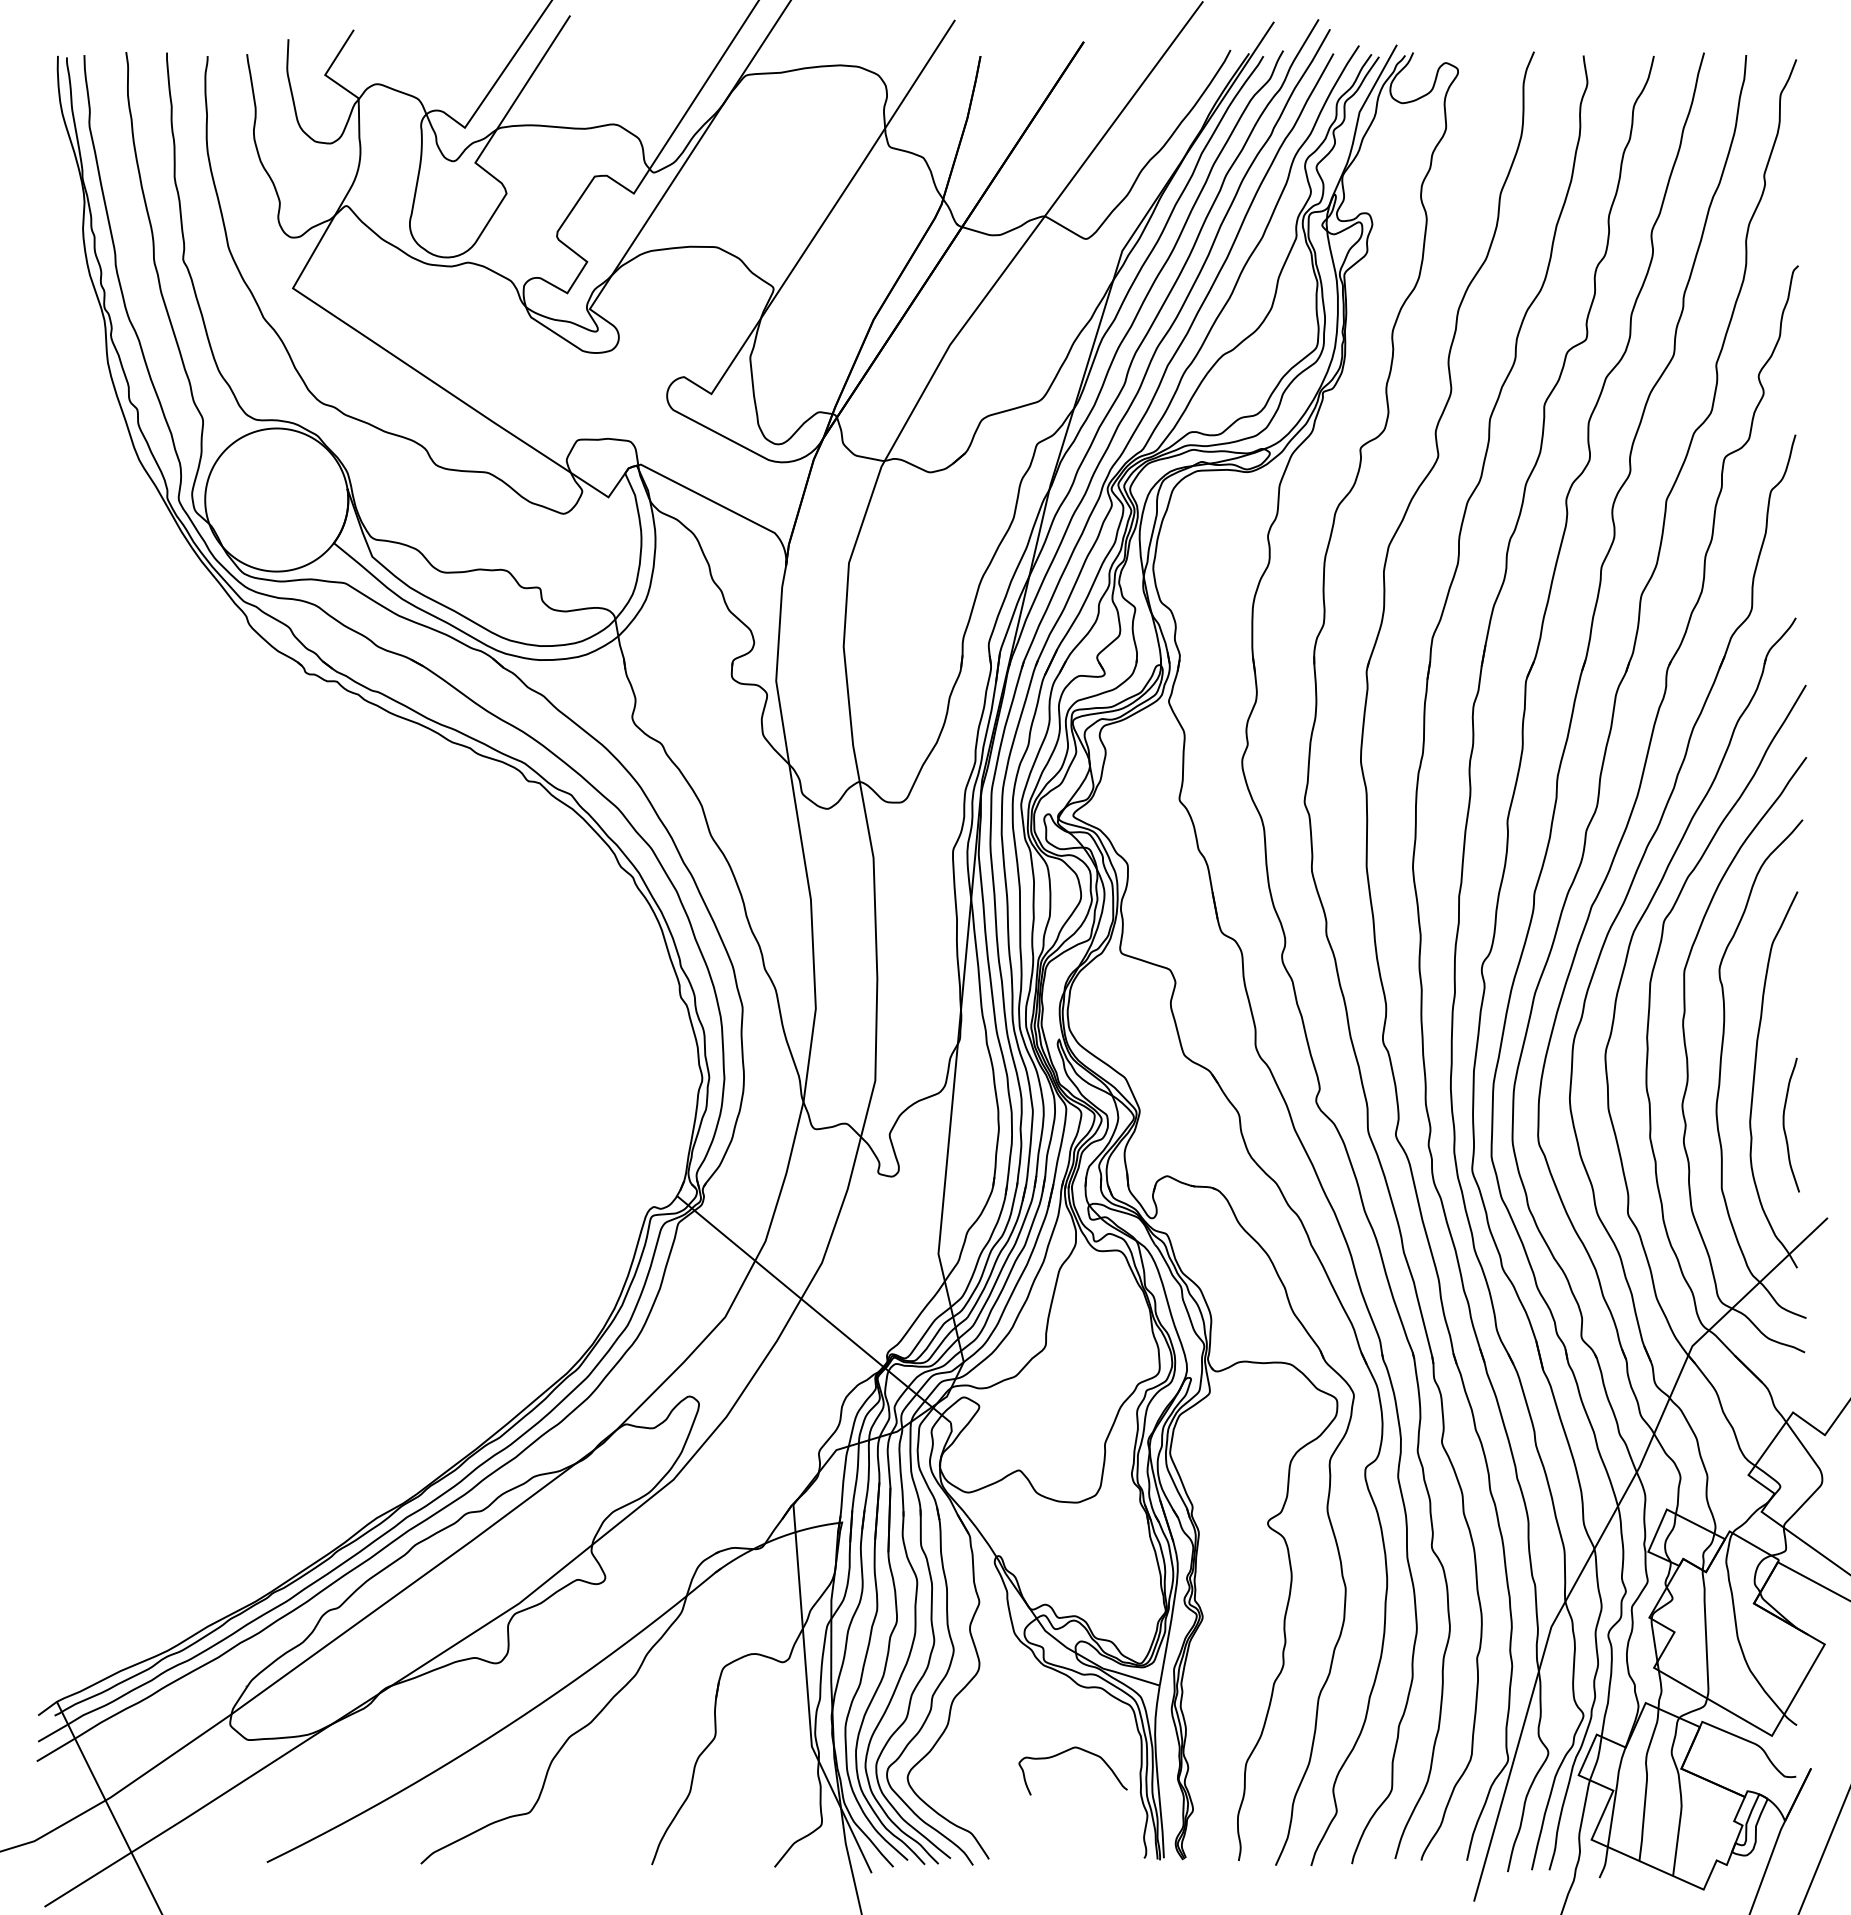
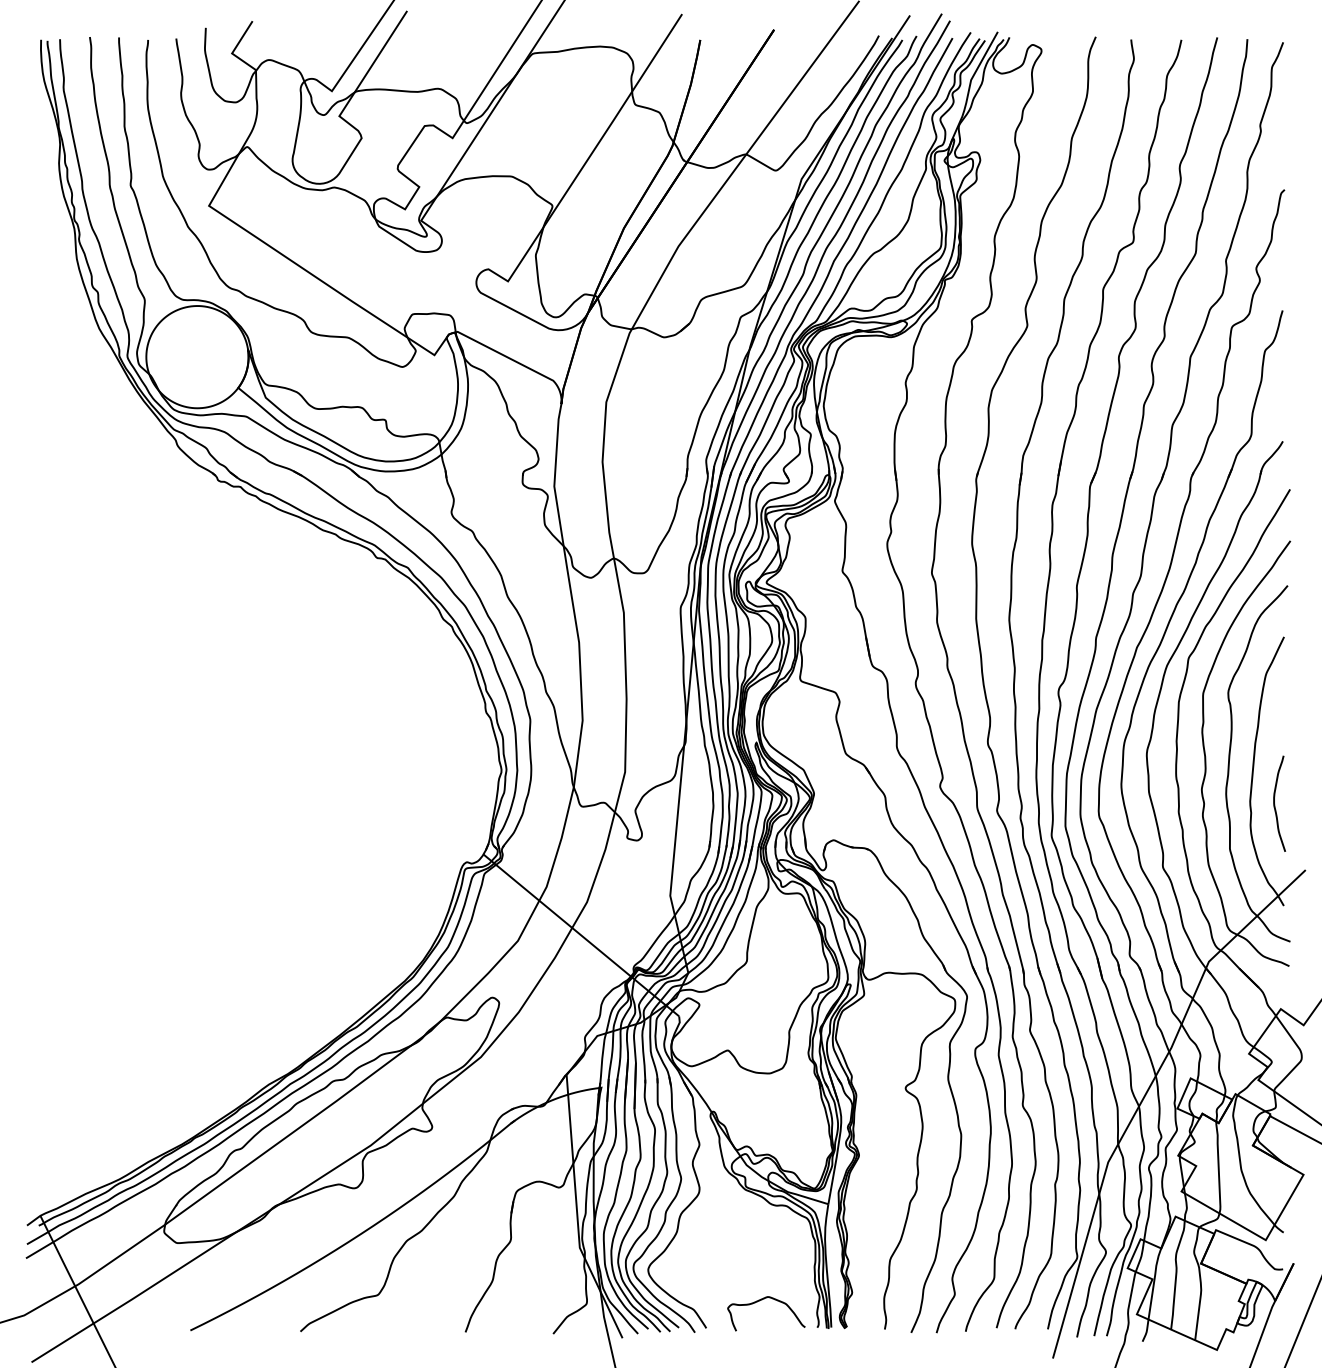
curve: (1063, 1753) -> (759, 1301), moved

